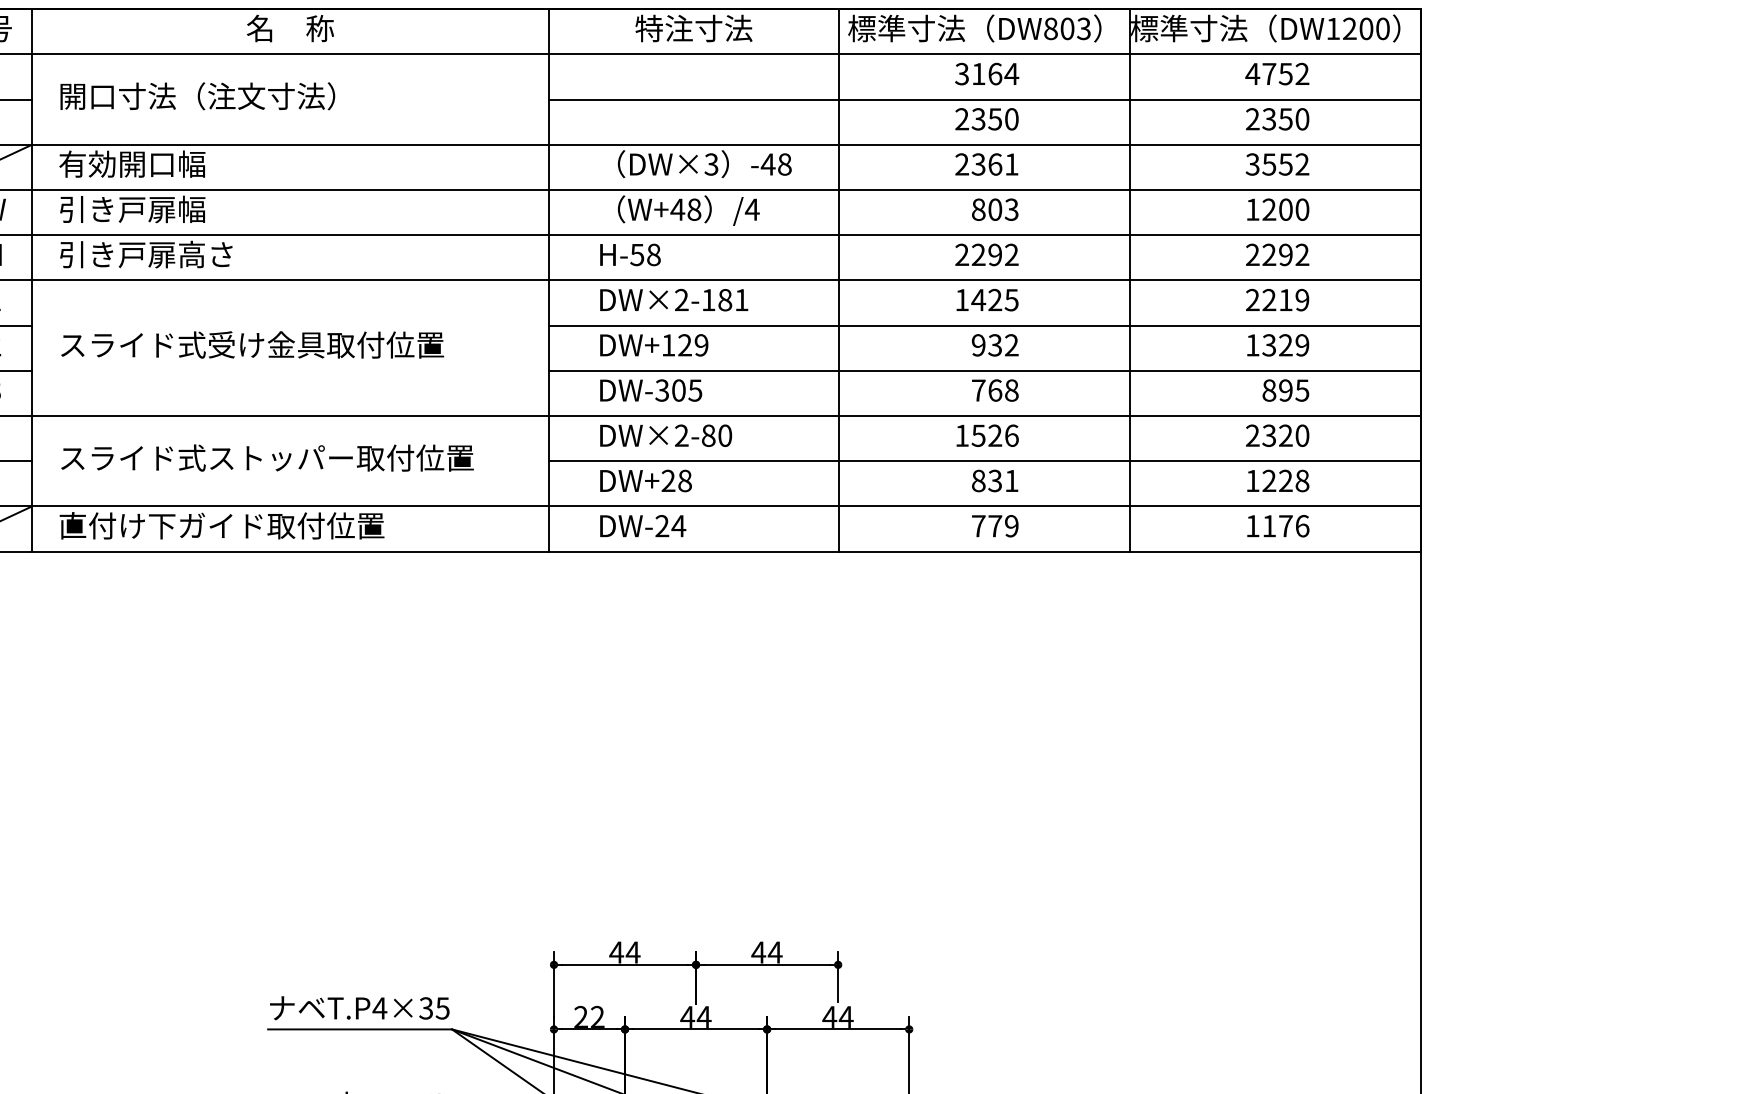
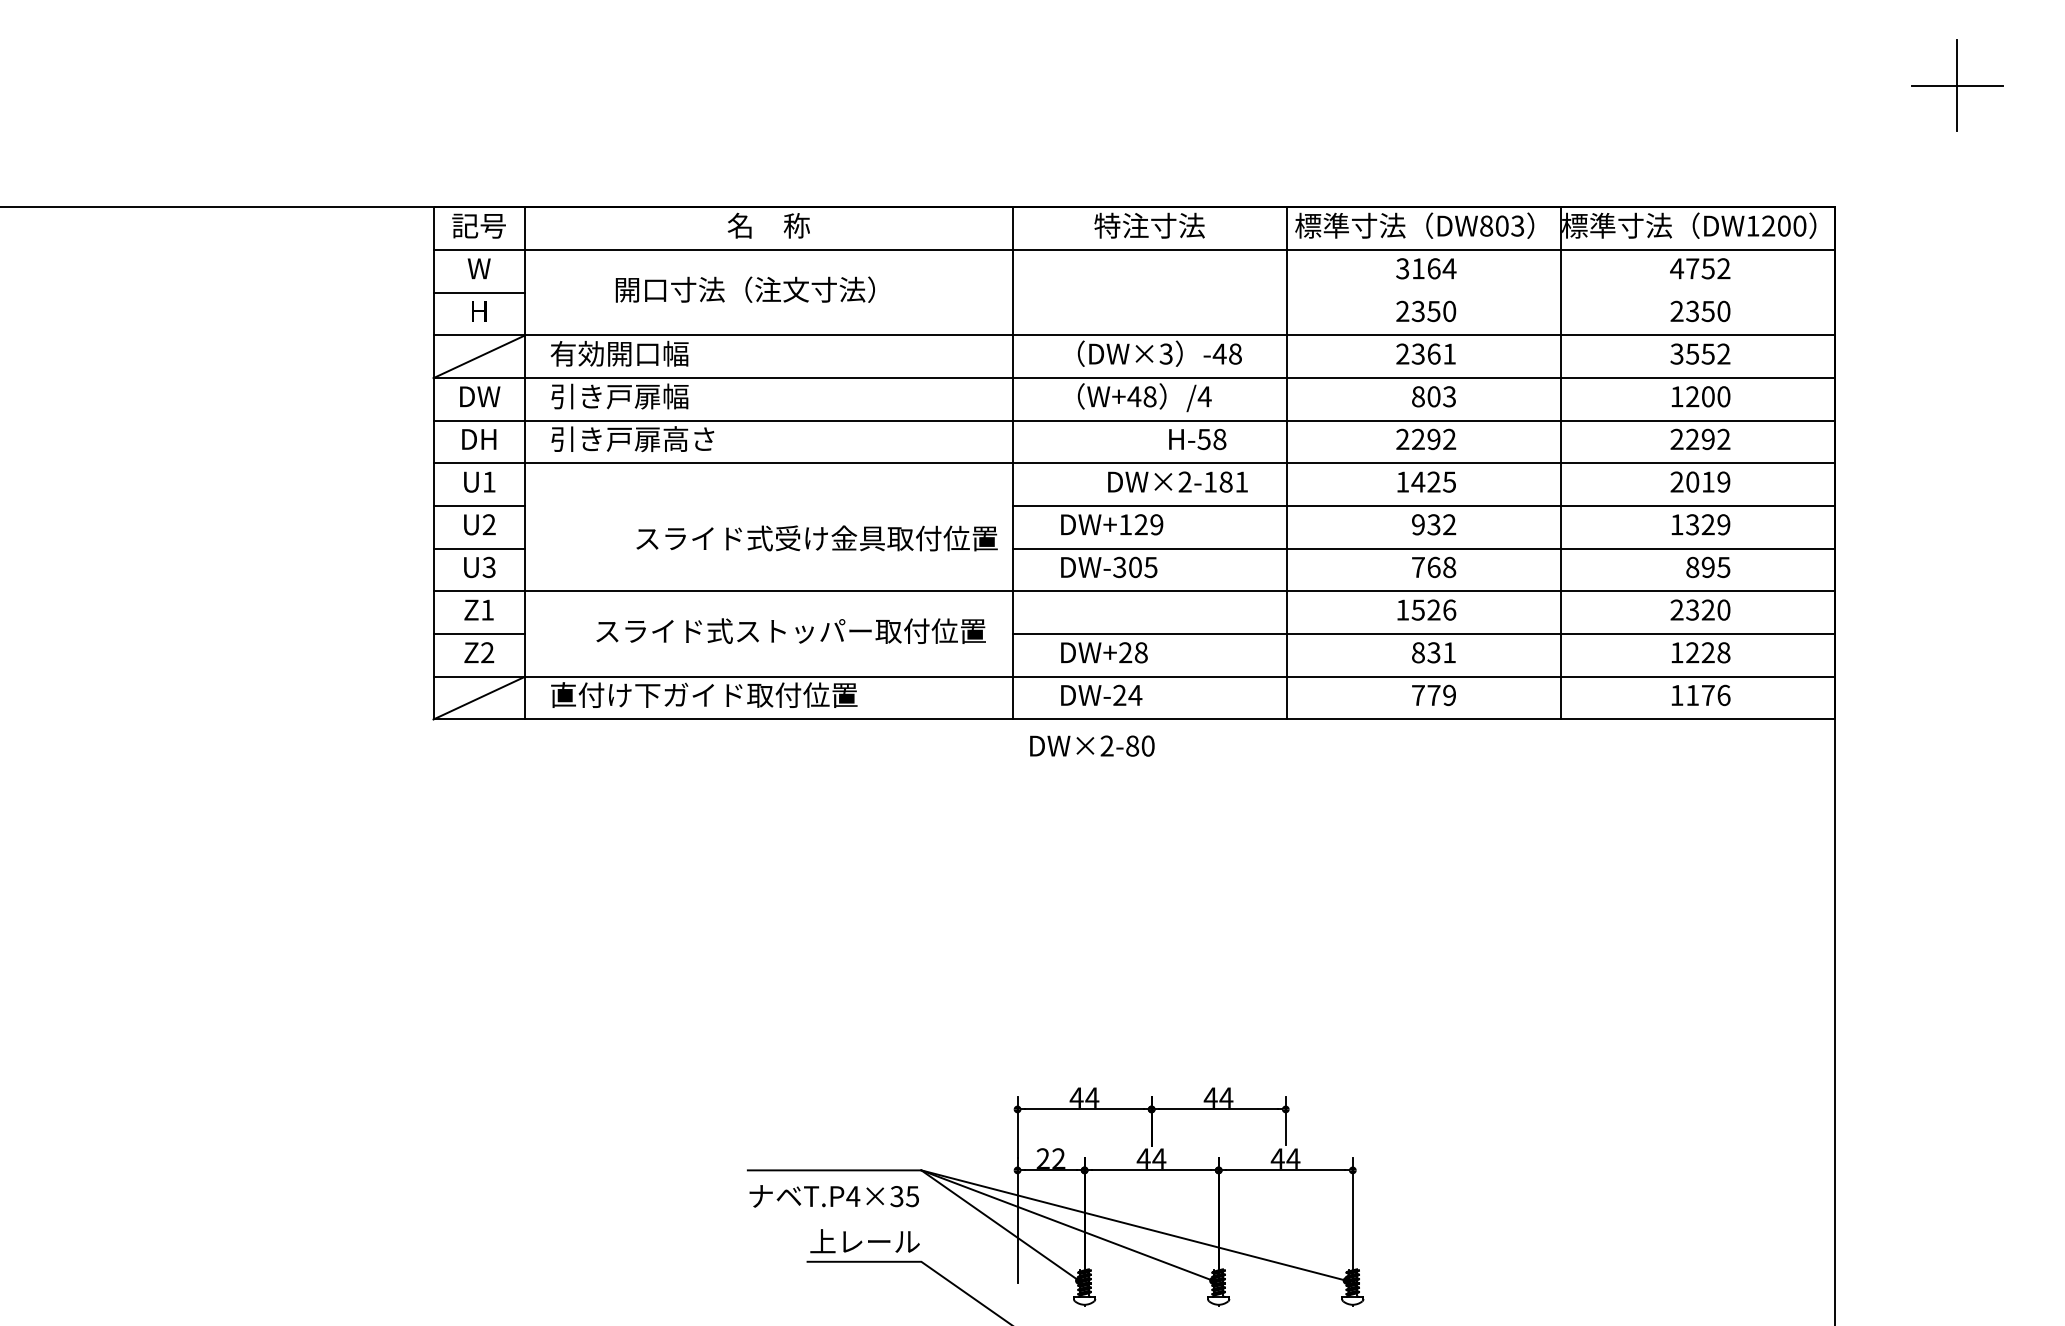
text: (196, 96) -> (744, 289), moved
line: (984, 99) -> (1423, 292), removed
text: (630, 254) -> (1197, 439), moved
text: (673, 299) -> (1177, 481), moved
text: (1269, 299) -> (1692, 481), 2219 -> 2019
text: (251, 345) -> (816, 538), moved
text: (666, 435) -> (1092, 745), moved
text: (266, 457) -> (790, 630), moved
text: (358, 1008) -> (833, 1196), moved

